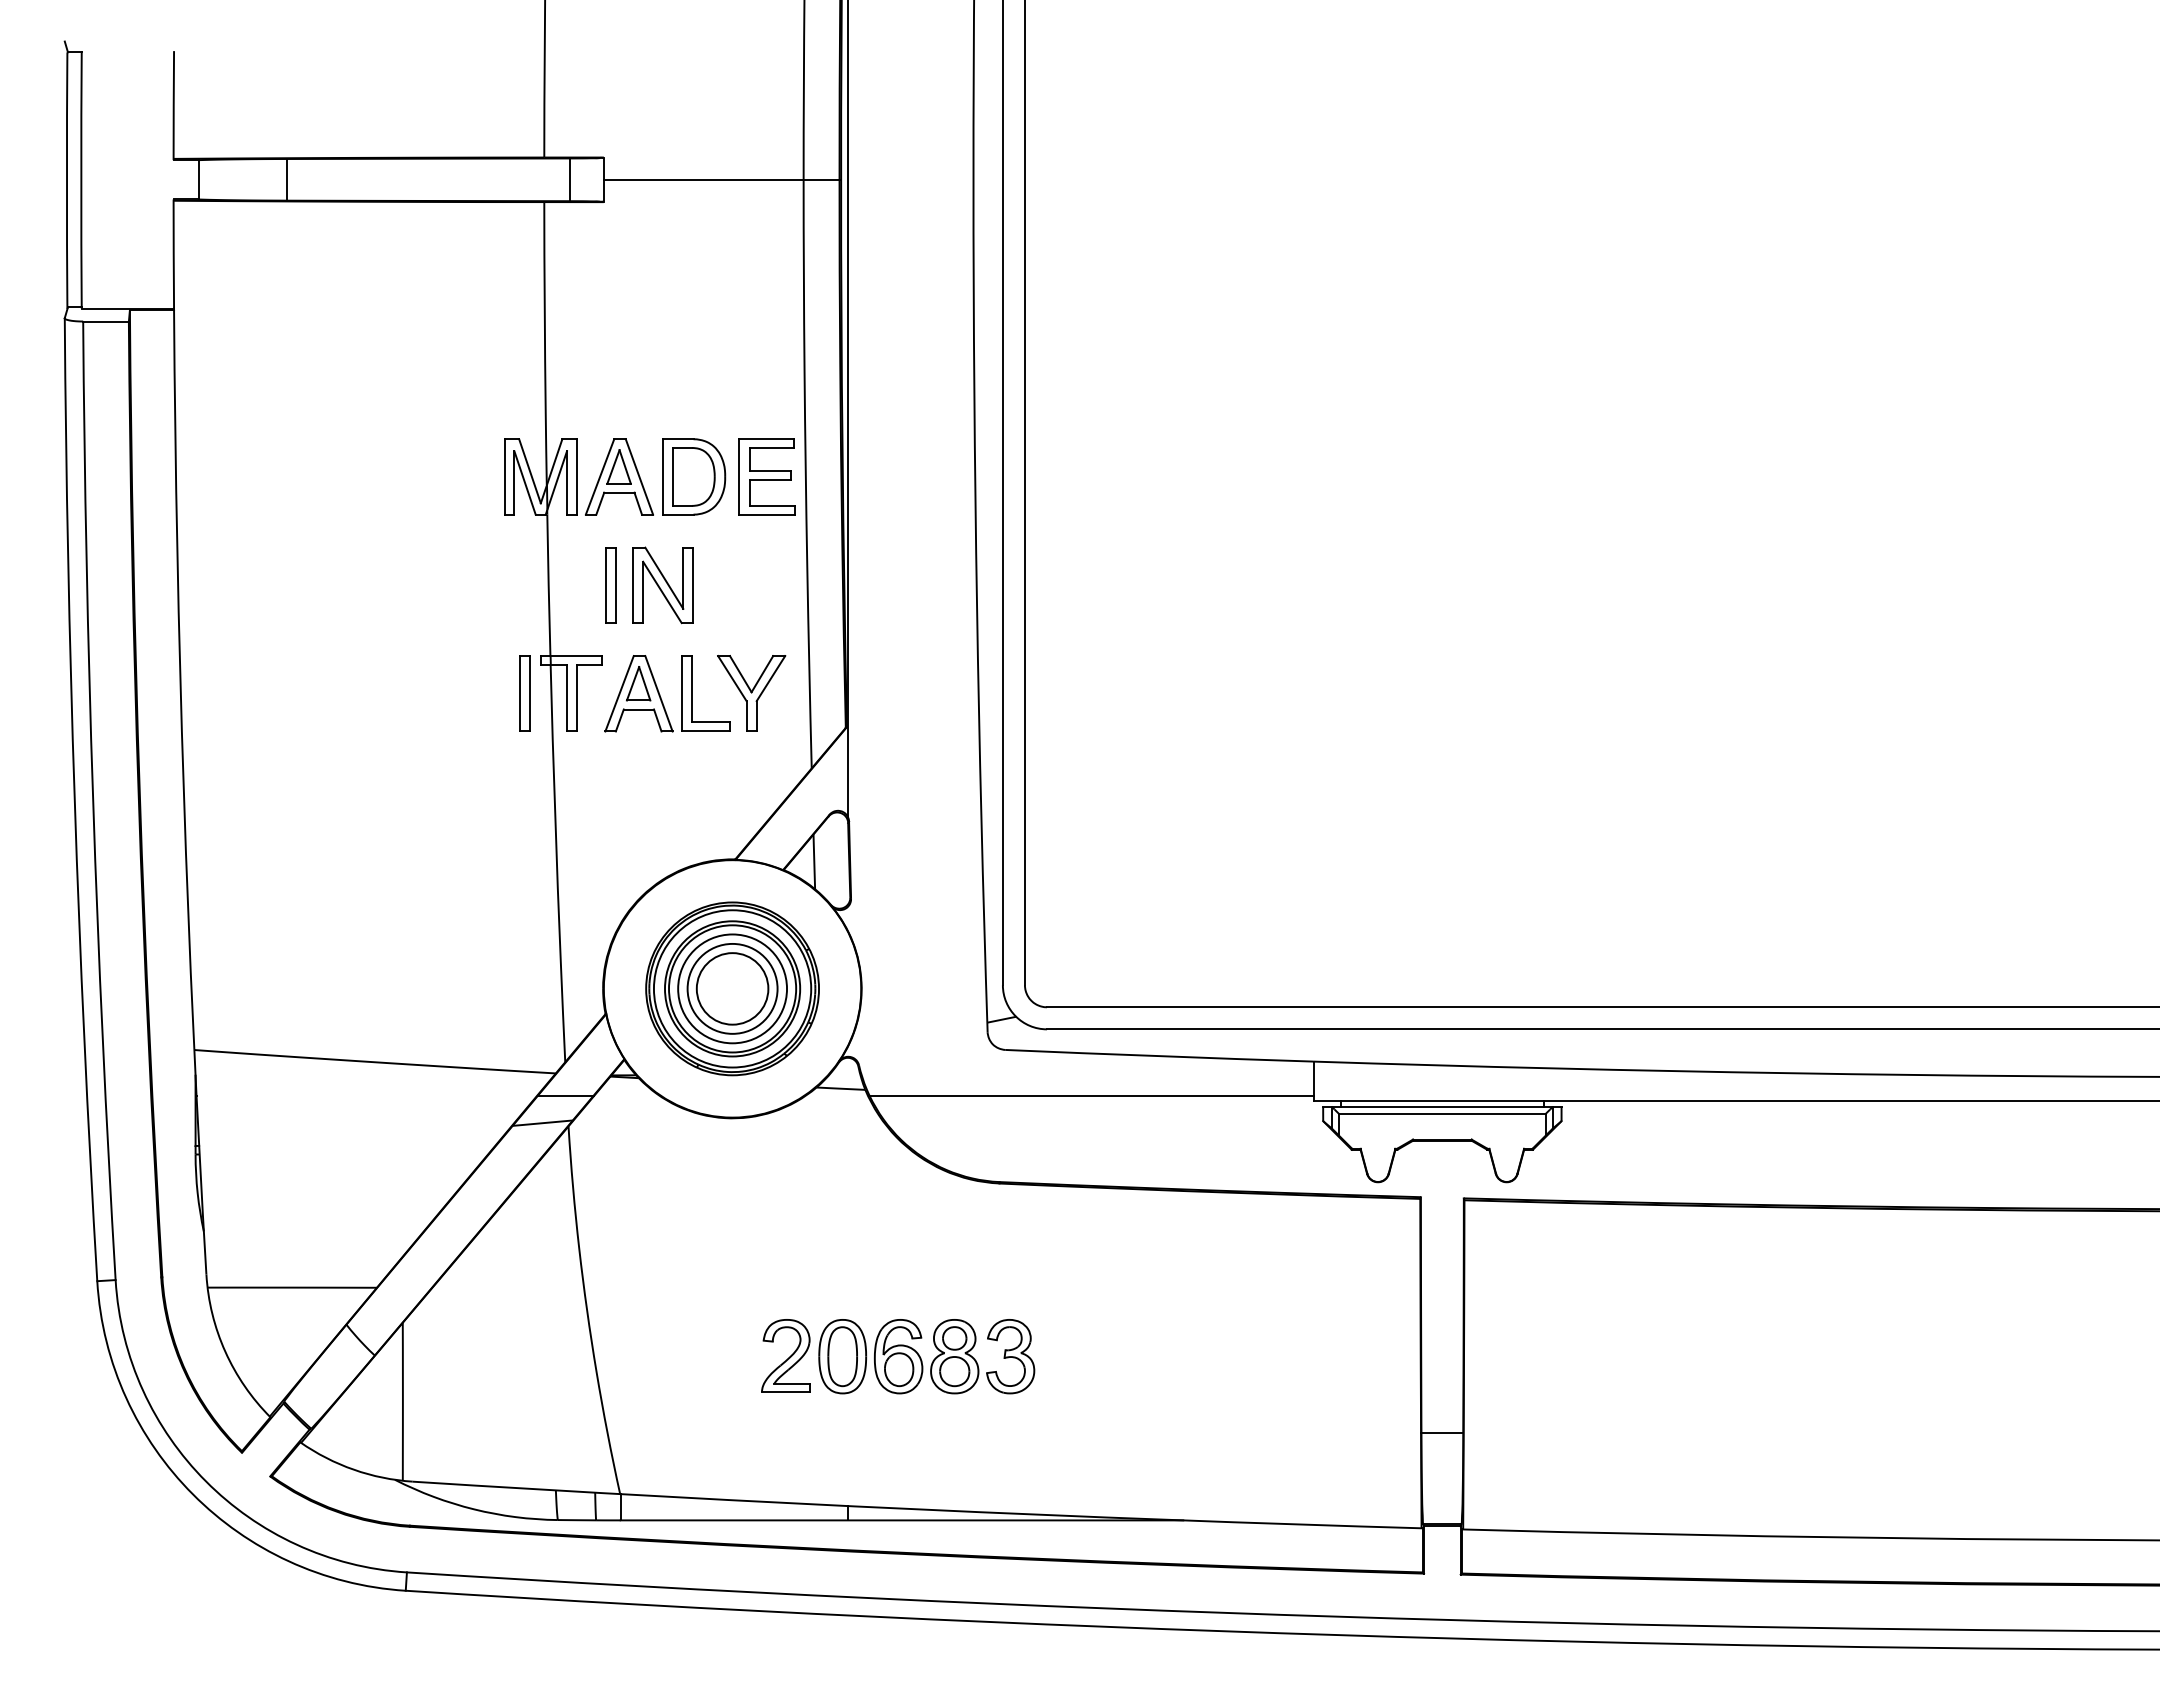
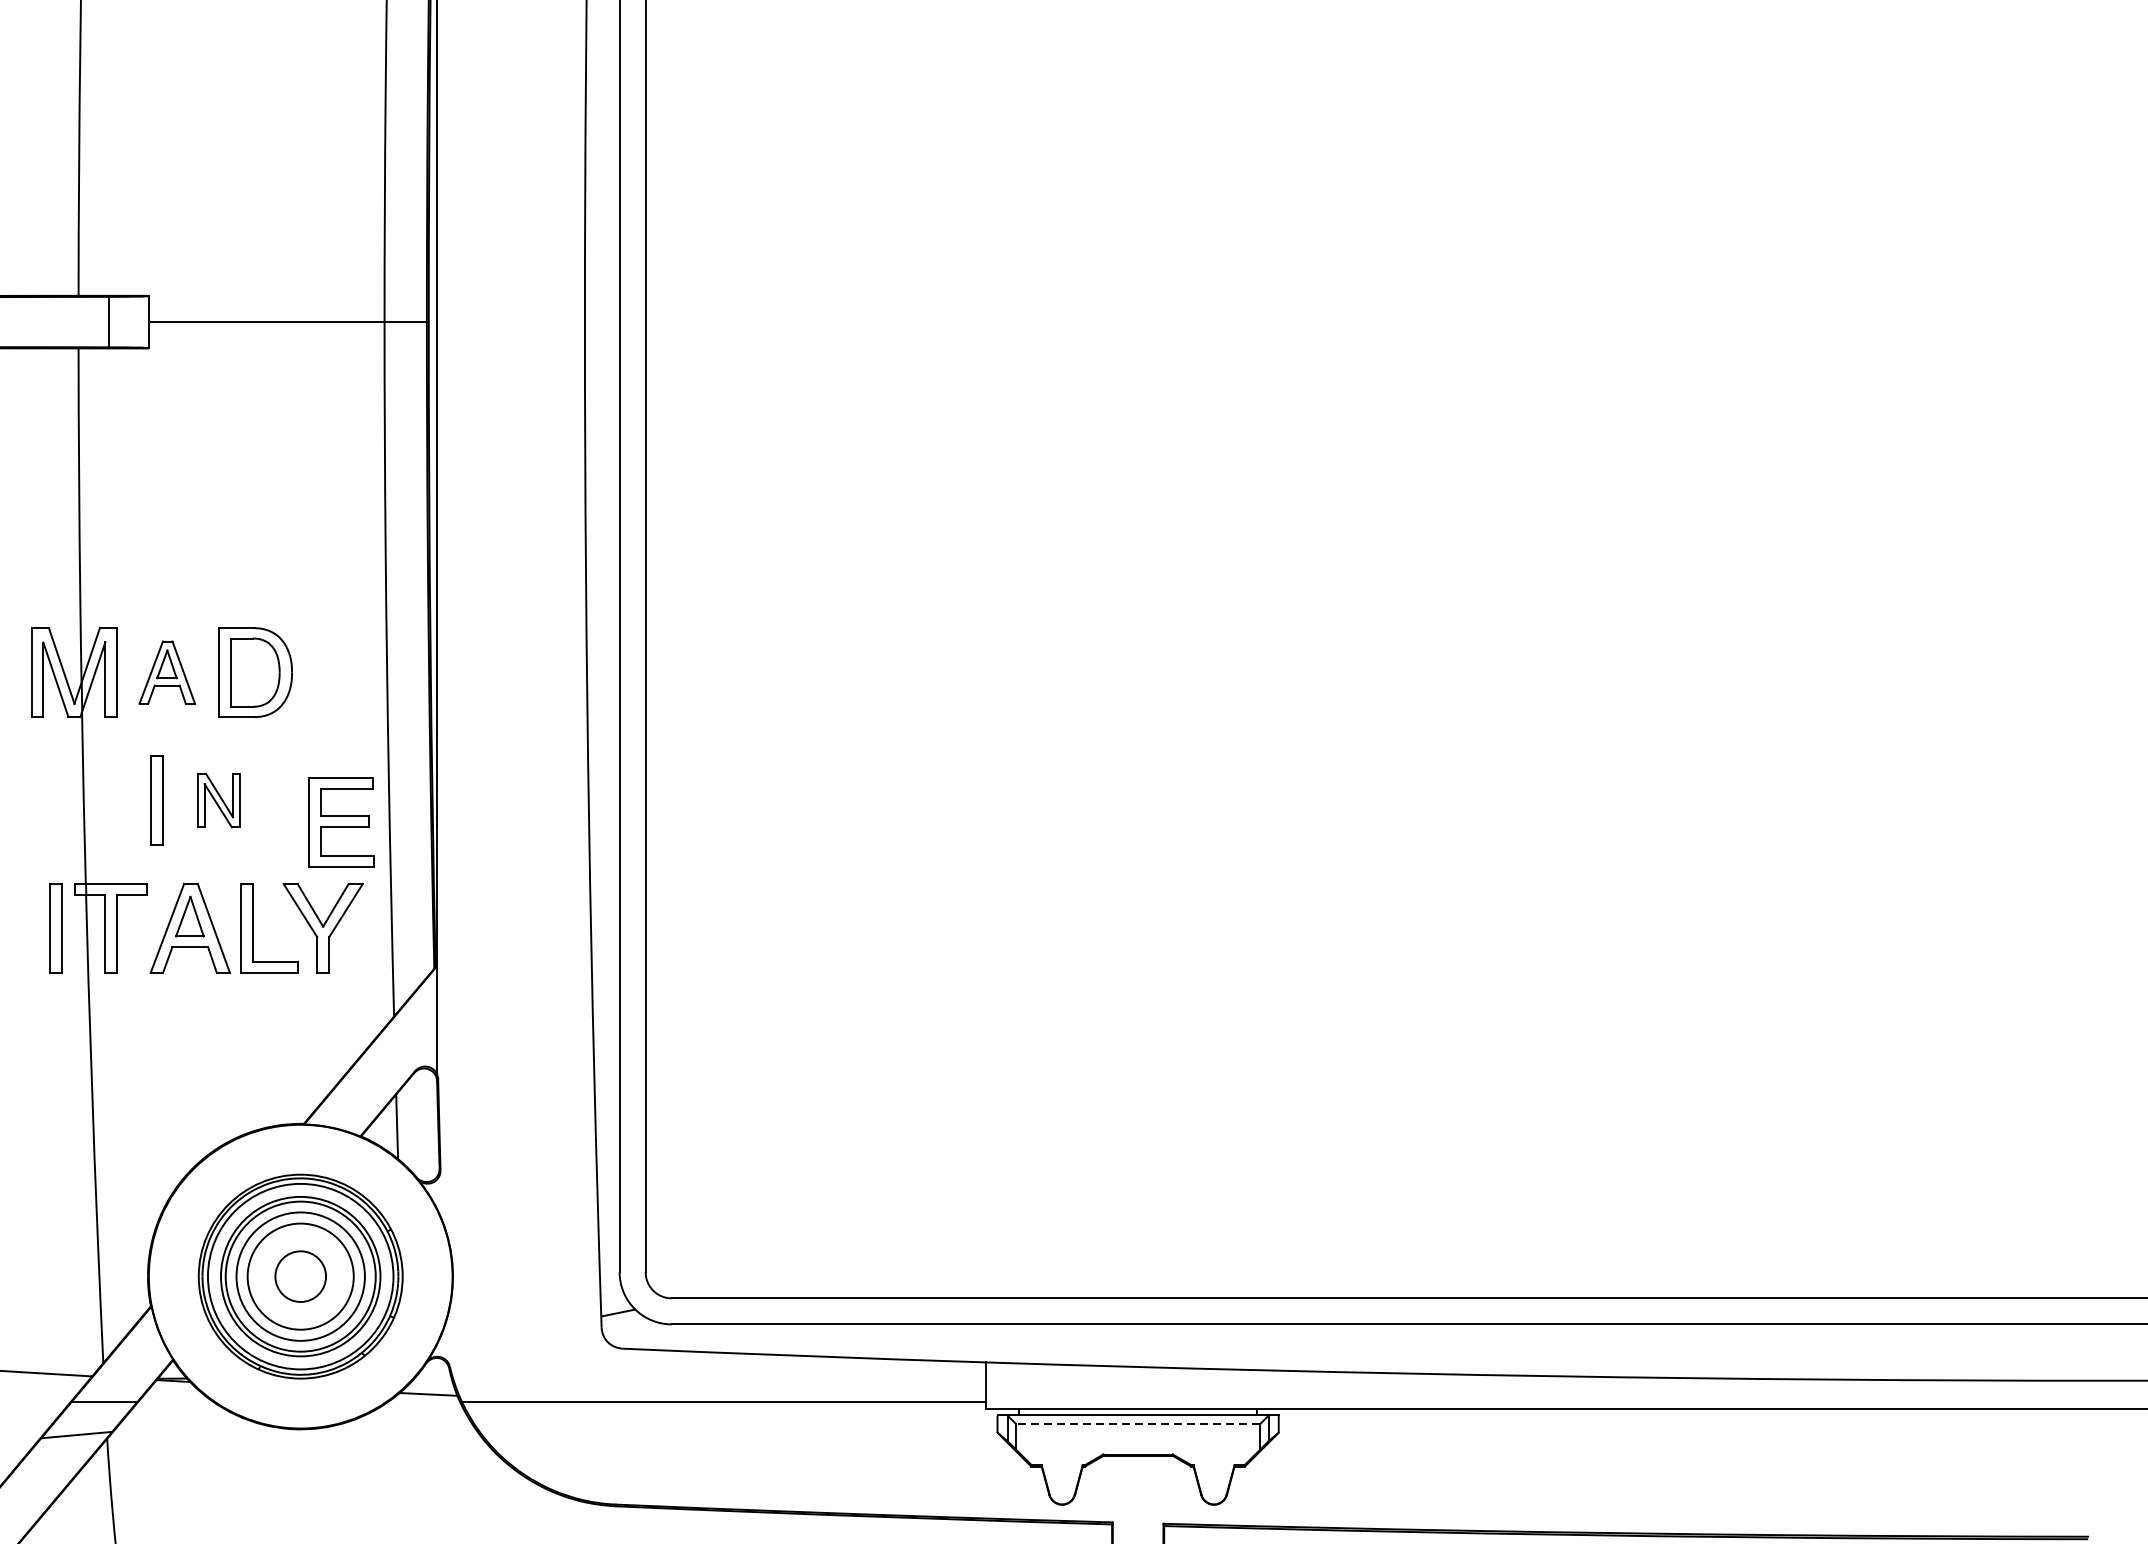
part: (619, 476) -> (167, 672), size x0.7
part: (766, 476) -> (340, 821), moved
part: (662, 585) -> (218, 800), size x0.6
circle: (732, 988) -> (300, 1276), size x0.6
line: (1441, 1113) -> (1137, 1423), solid -> dashed

